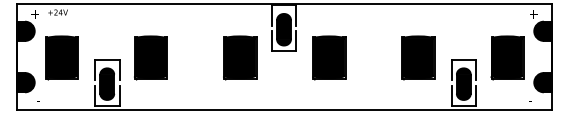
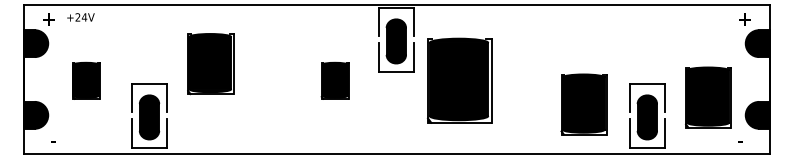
part: (61, 57) -> (85, 80), size x0.6
part: (150, 57) -> (209, 63), moved
part: (240, 57) -> (335, 80), size x0.6
part: (329, 57) -> (459, 80), size x1.4
part: (418, 57) -> (584, 103), moved
part: (507, 57) -> (708, 96), moved

